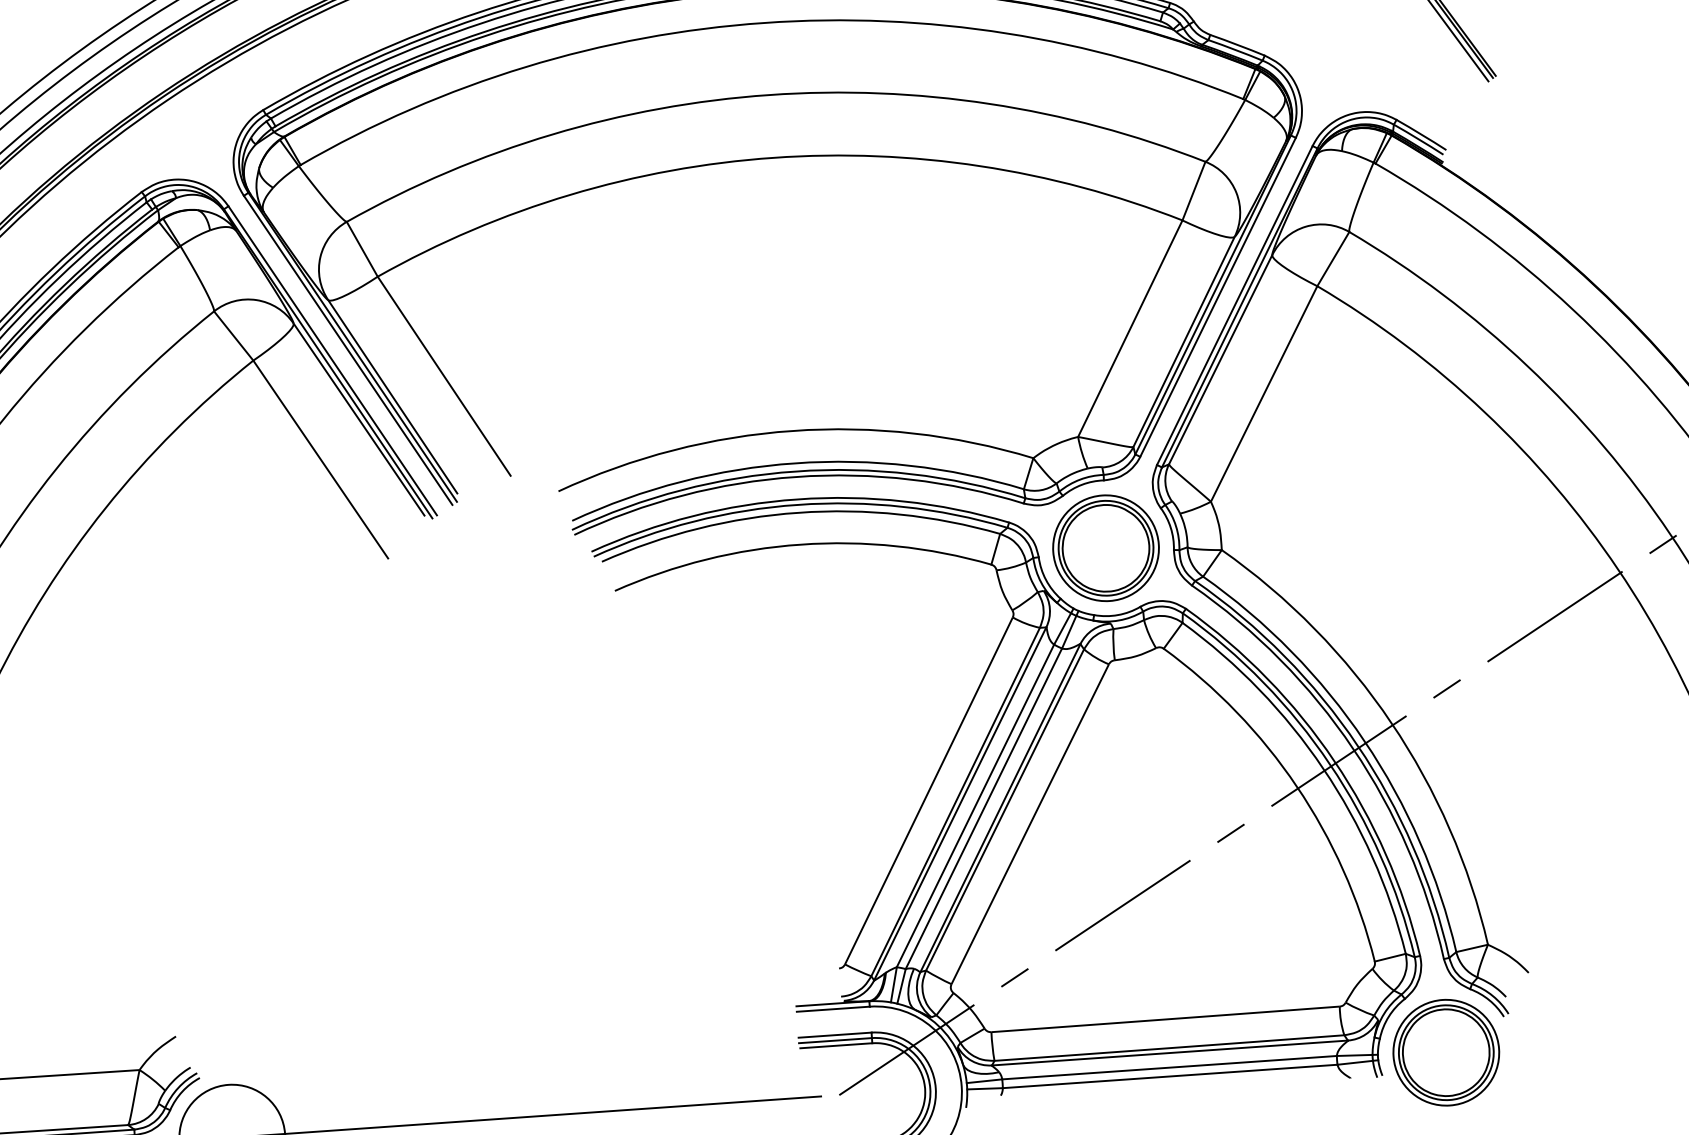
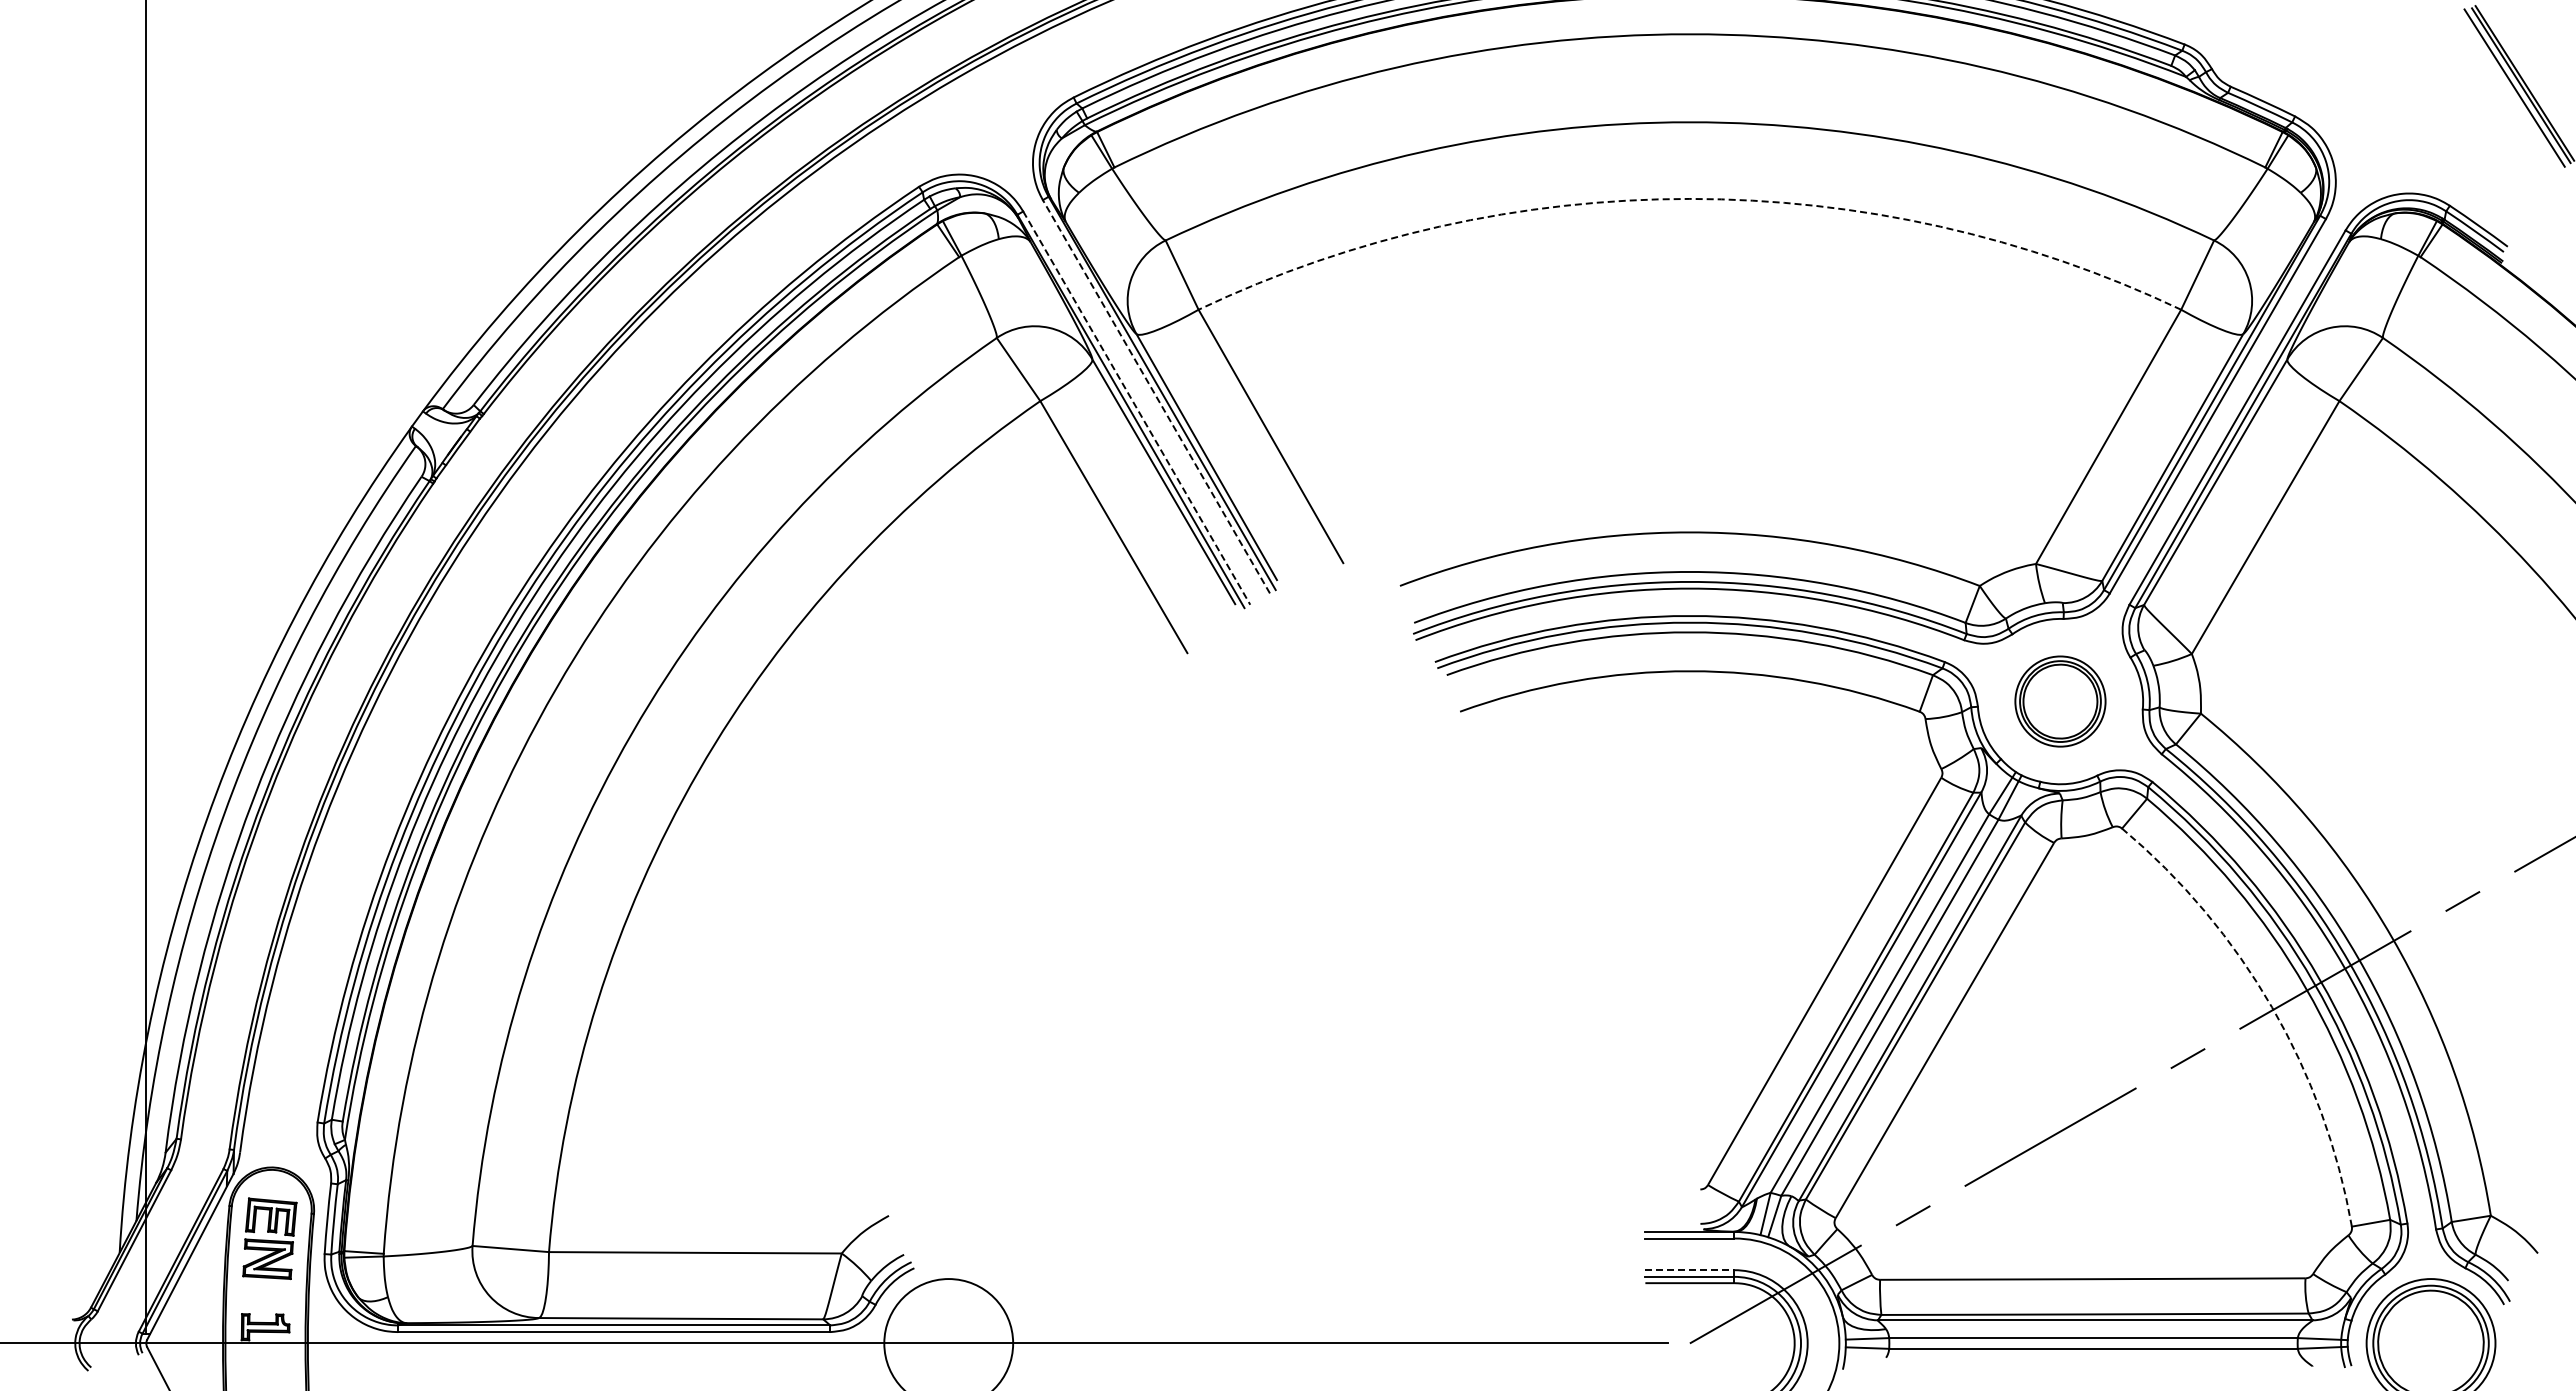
arc: (773, 157) -> (1689, 198), solid -> dashed
line: (348, 350) -> (1156, 396), solid -> dashed
line: (333, 361) -> (1137, 408), solid -> dashed
part: (1106, 548) -> (2060, 701), size x0.7
arc: (1297, 786) -> (2272, 1007), solid -> dashed
line: (834, 1035) -> (1689, 1270), solid -> dashed

